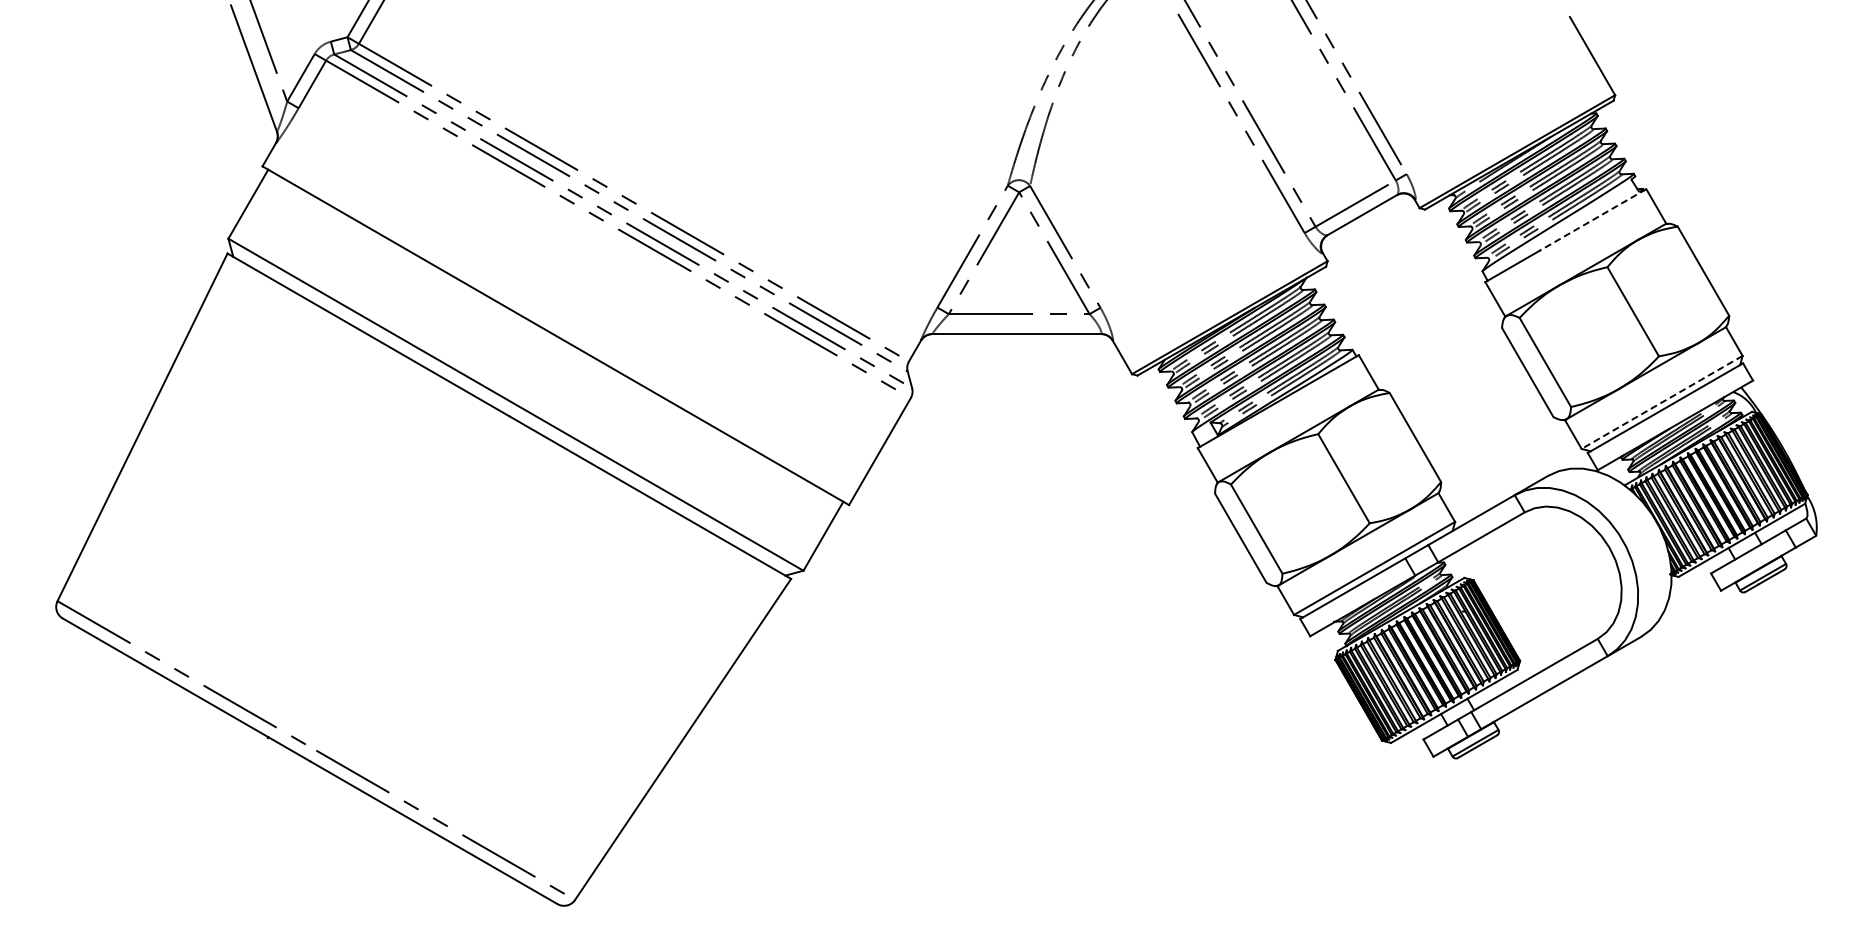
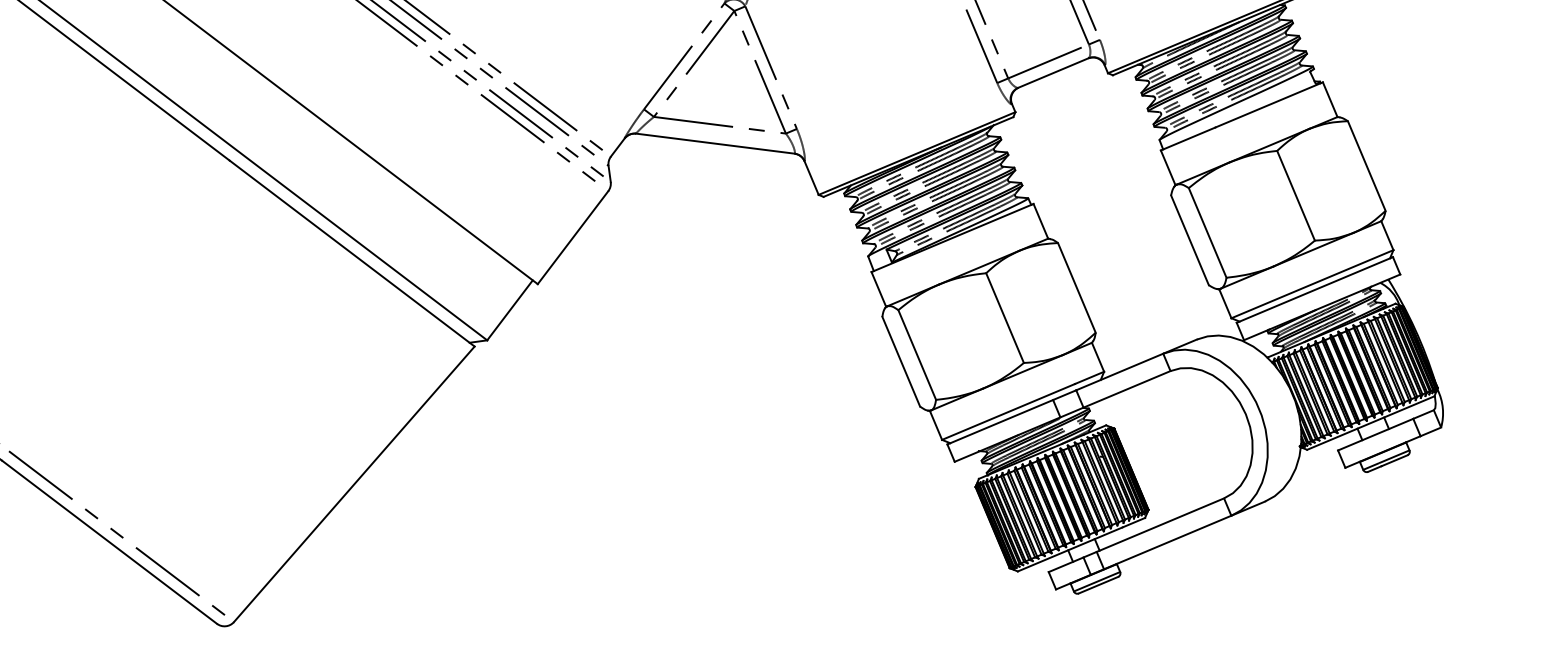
line: (1592, 220) -> (1268, 105), dashed -> solid
line: (1662, 402) -> (1312, 284), dashed -> solid

